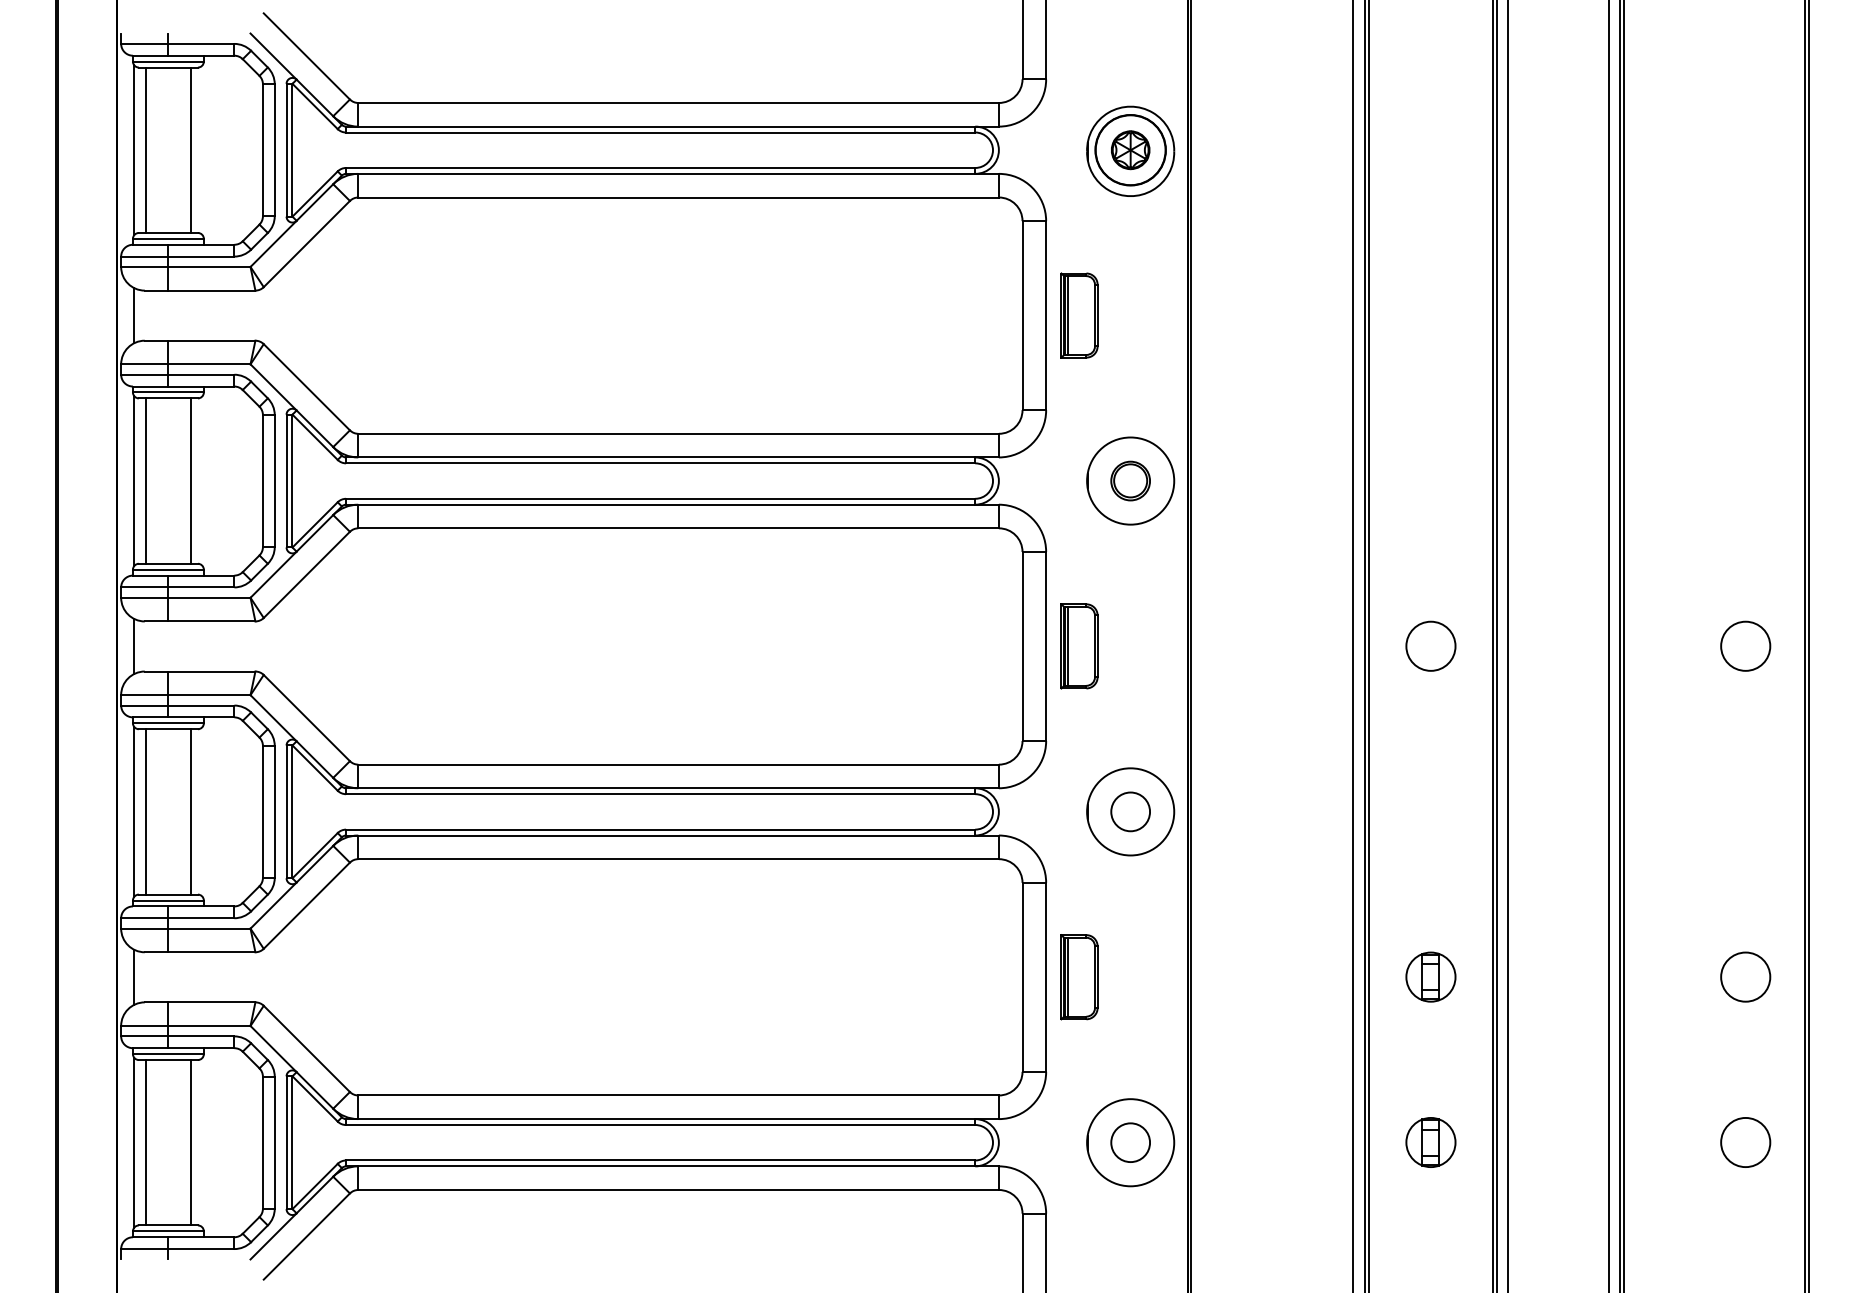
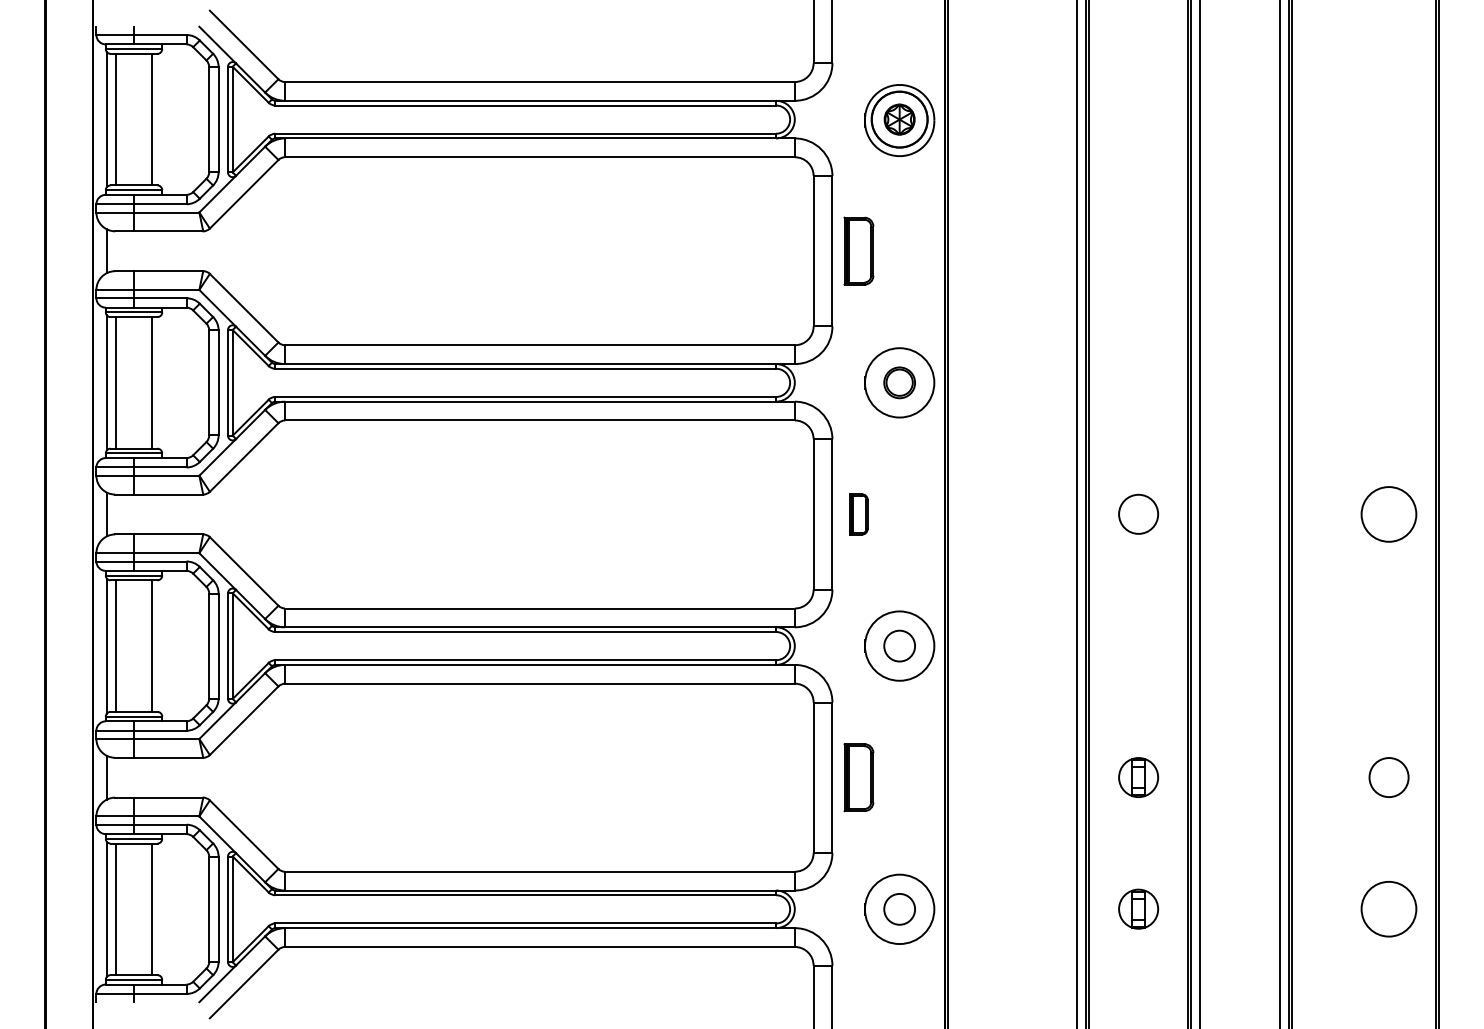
circle: (1745, 645) -> (1388, 513), size x1.4
part: (1079, 646) -> (858, 514), size x0.6
circle: (1745, 1142) -> (1388, 909), size x1.4

